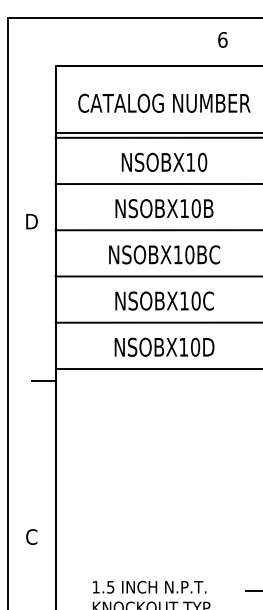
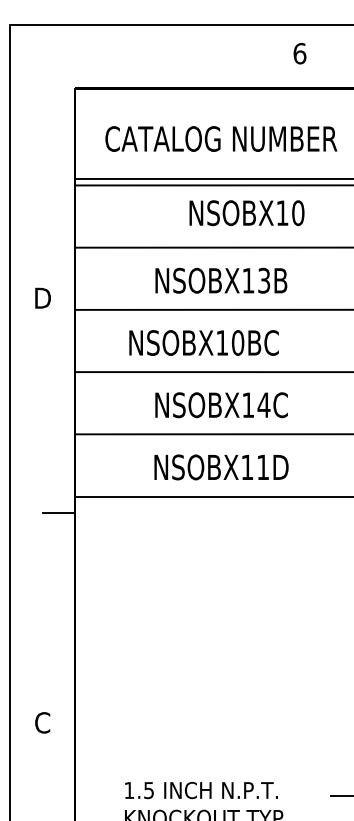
text: (164, 161) -> (247, 211), moved
text: (195, 208) -> (263, 280), NSOBX10B -> NSOBX13B
text: (164, 254) -> (203, 342), moved
text: (195, 300) -> (263, 404), NSOBX10C -> NSOBX14C
text: (195, 346) -> (263, 466), NSOBX10D -> NSOBX11D

